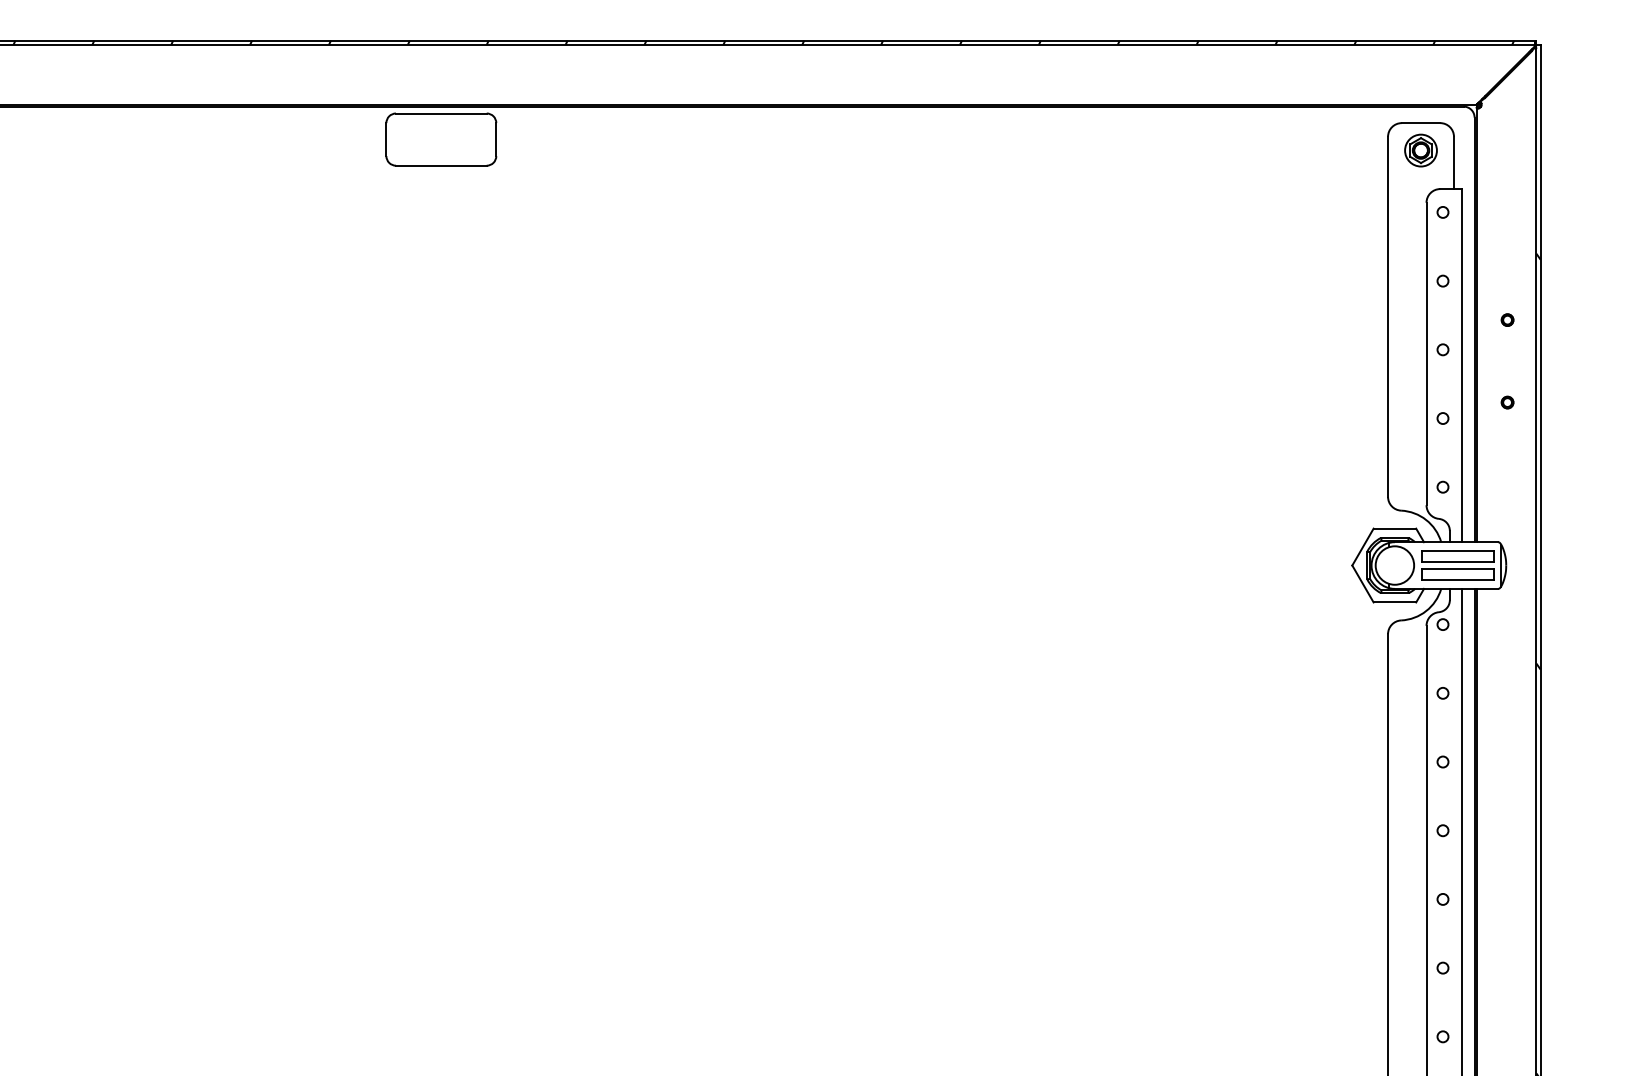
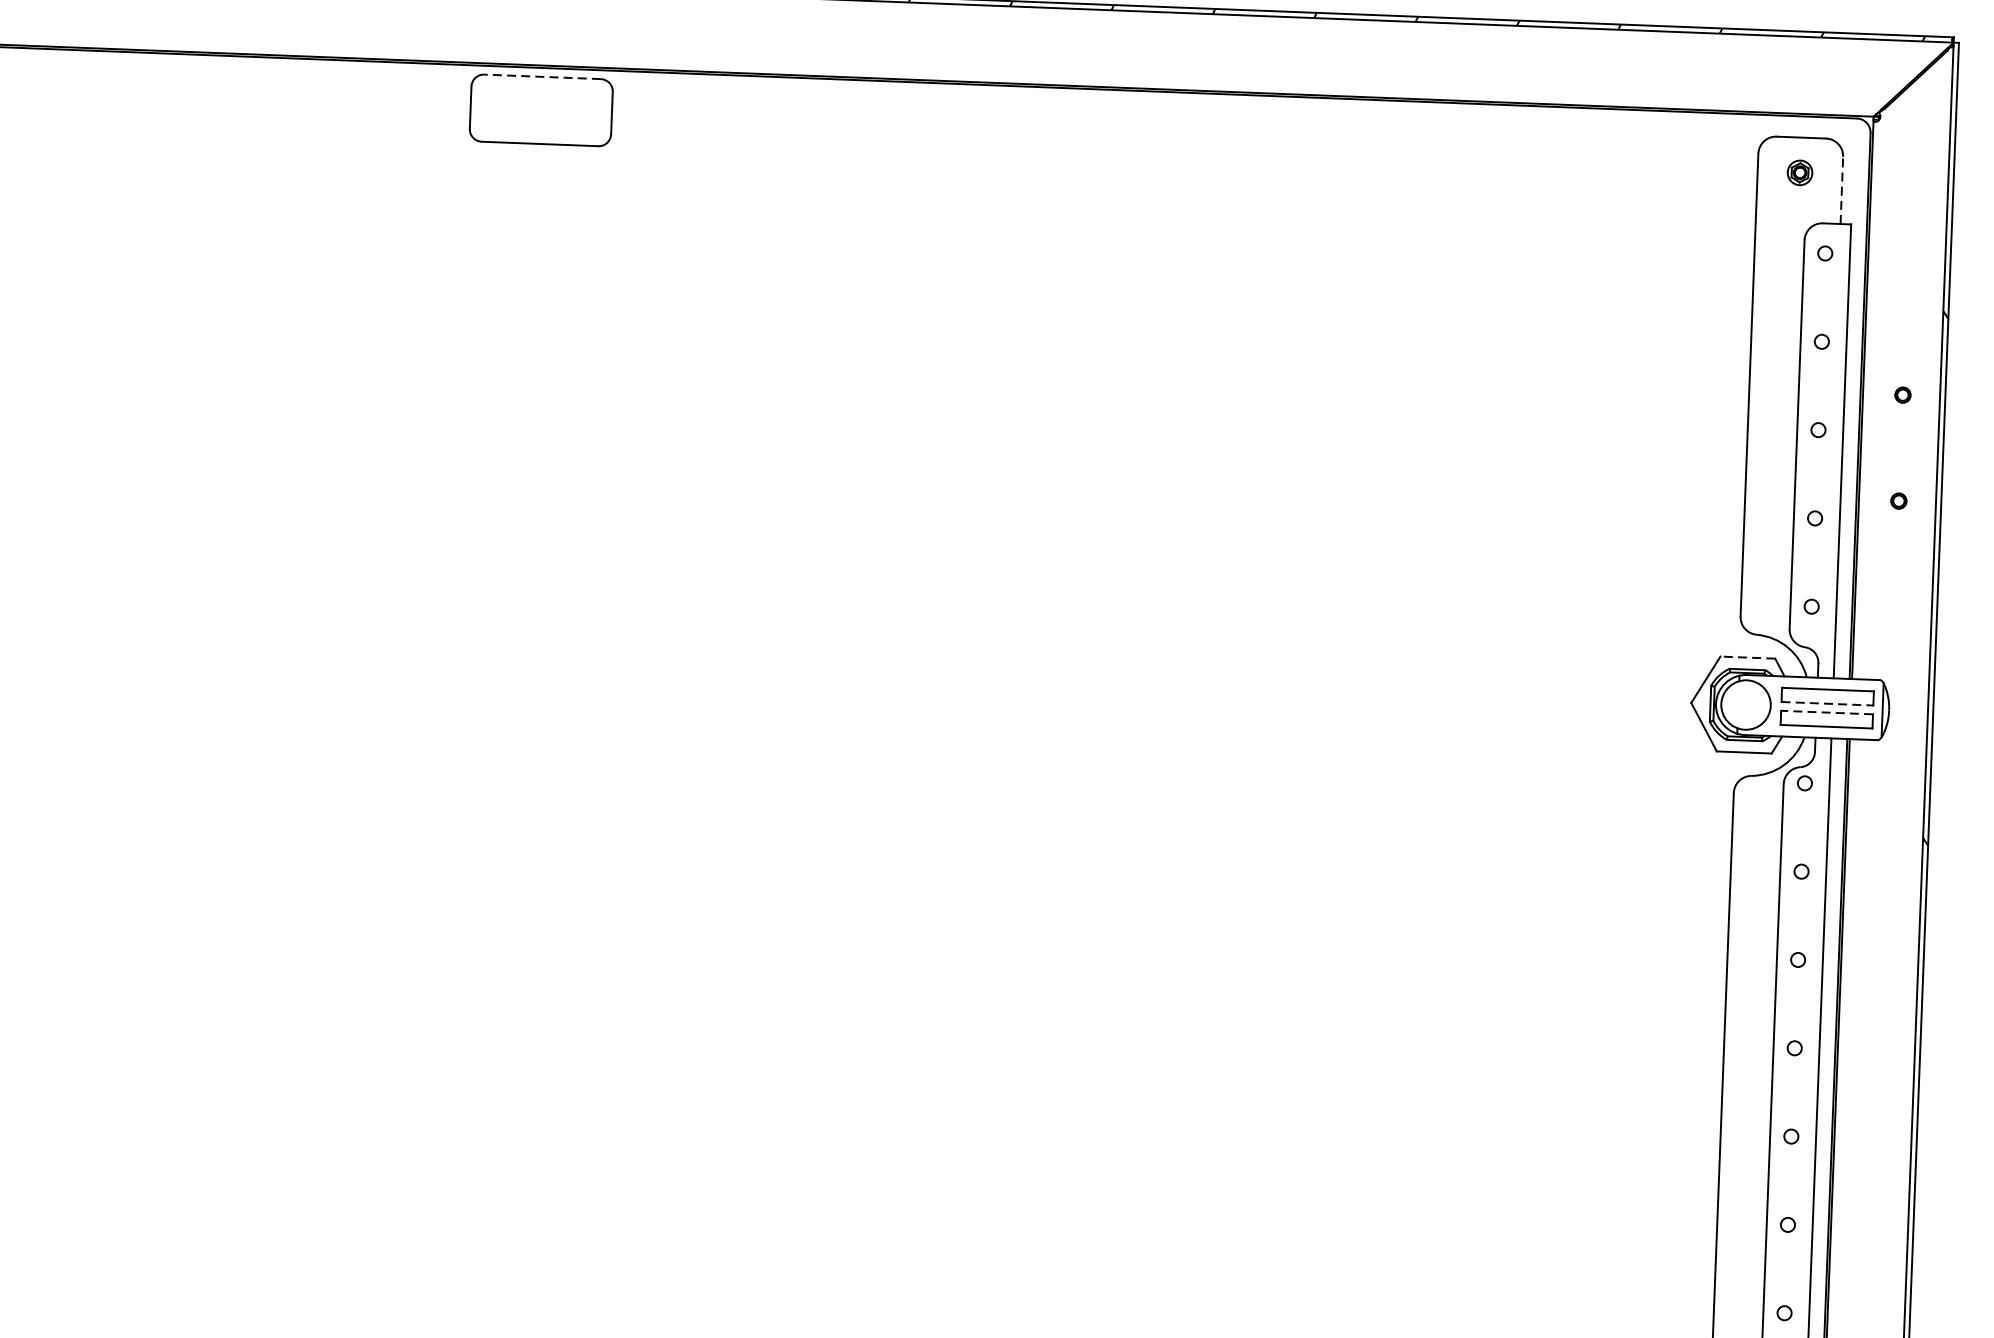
line: (440, 113) -> (541, 76), solid -> dashed
part: (1420, 150) -> (1799, 172), size x0.6
line: (1454, 162) -> (1842, 189), solid -> dashed
line: (1394, 528) -> (1747, 657), solid -> dashed
line: (1458, 562) -> (1827, 704), solid -> dashed
line: (1458, 568) -> (1827, 711), solid -> dashed

